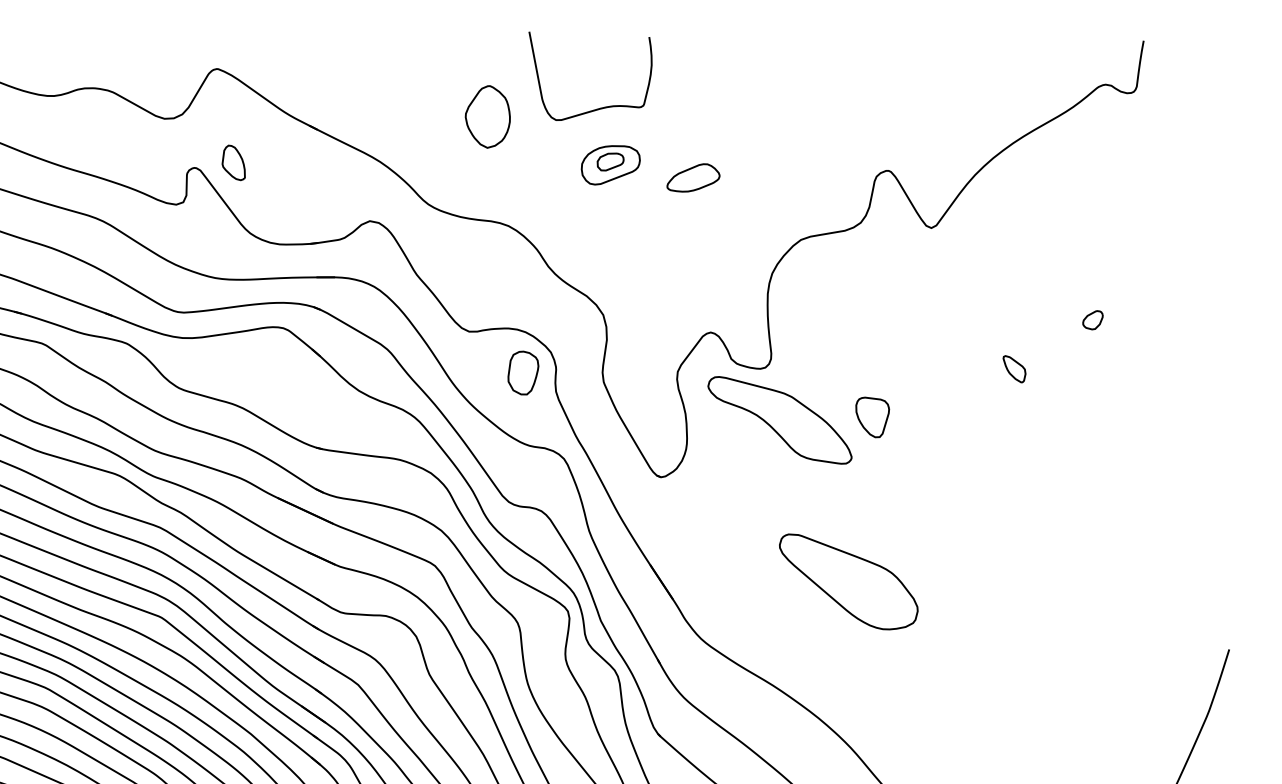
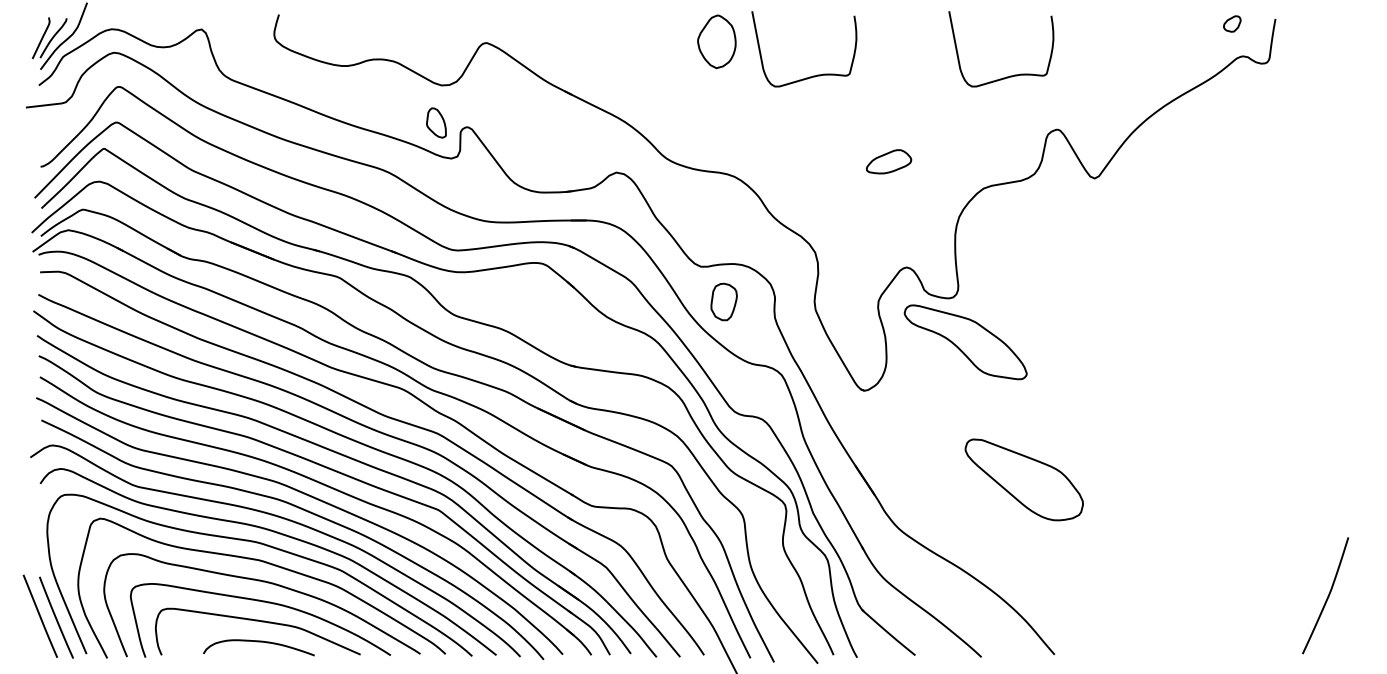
curve: (827, 108) -> (1006, 76), added
part: (487, 116) -> (716, 41), moved
part: (233, 162) -> (436, 122), moved
part: (610, 164) -> (821, 124), removed
part: (694, 177) -> (889, 161), moved
part: (1093, 319) -> (1232, 23), moved
part: (1014, 368) -> (1165, 298), removed
part: (522, 372) -> (723, 301), moved
part: (872, 417) -> (1044, 339), removed

